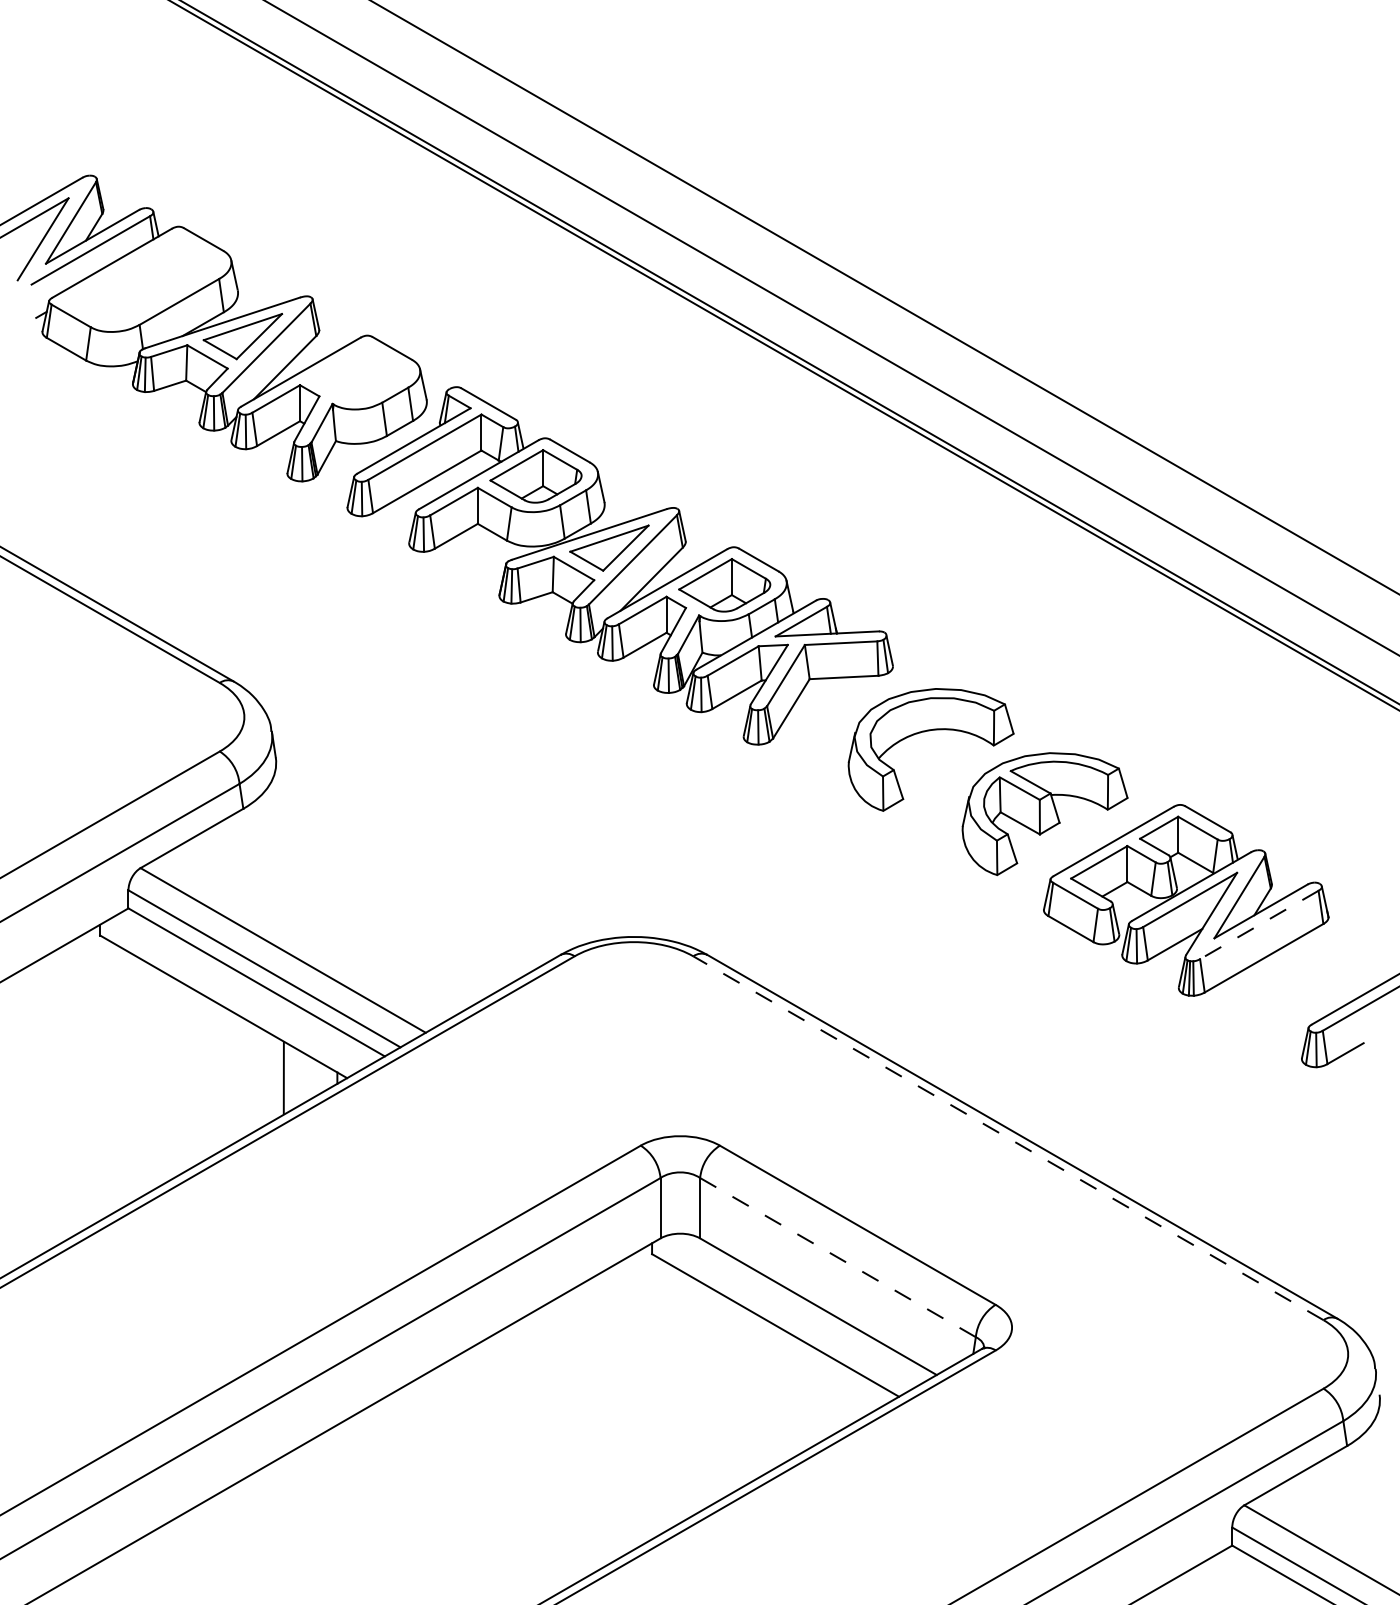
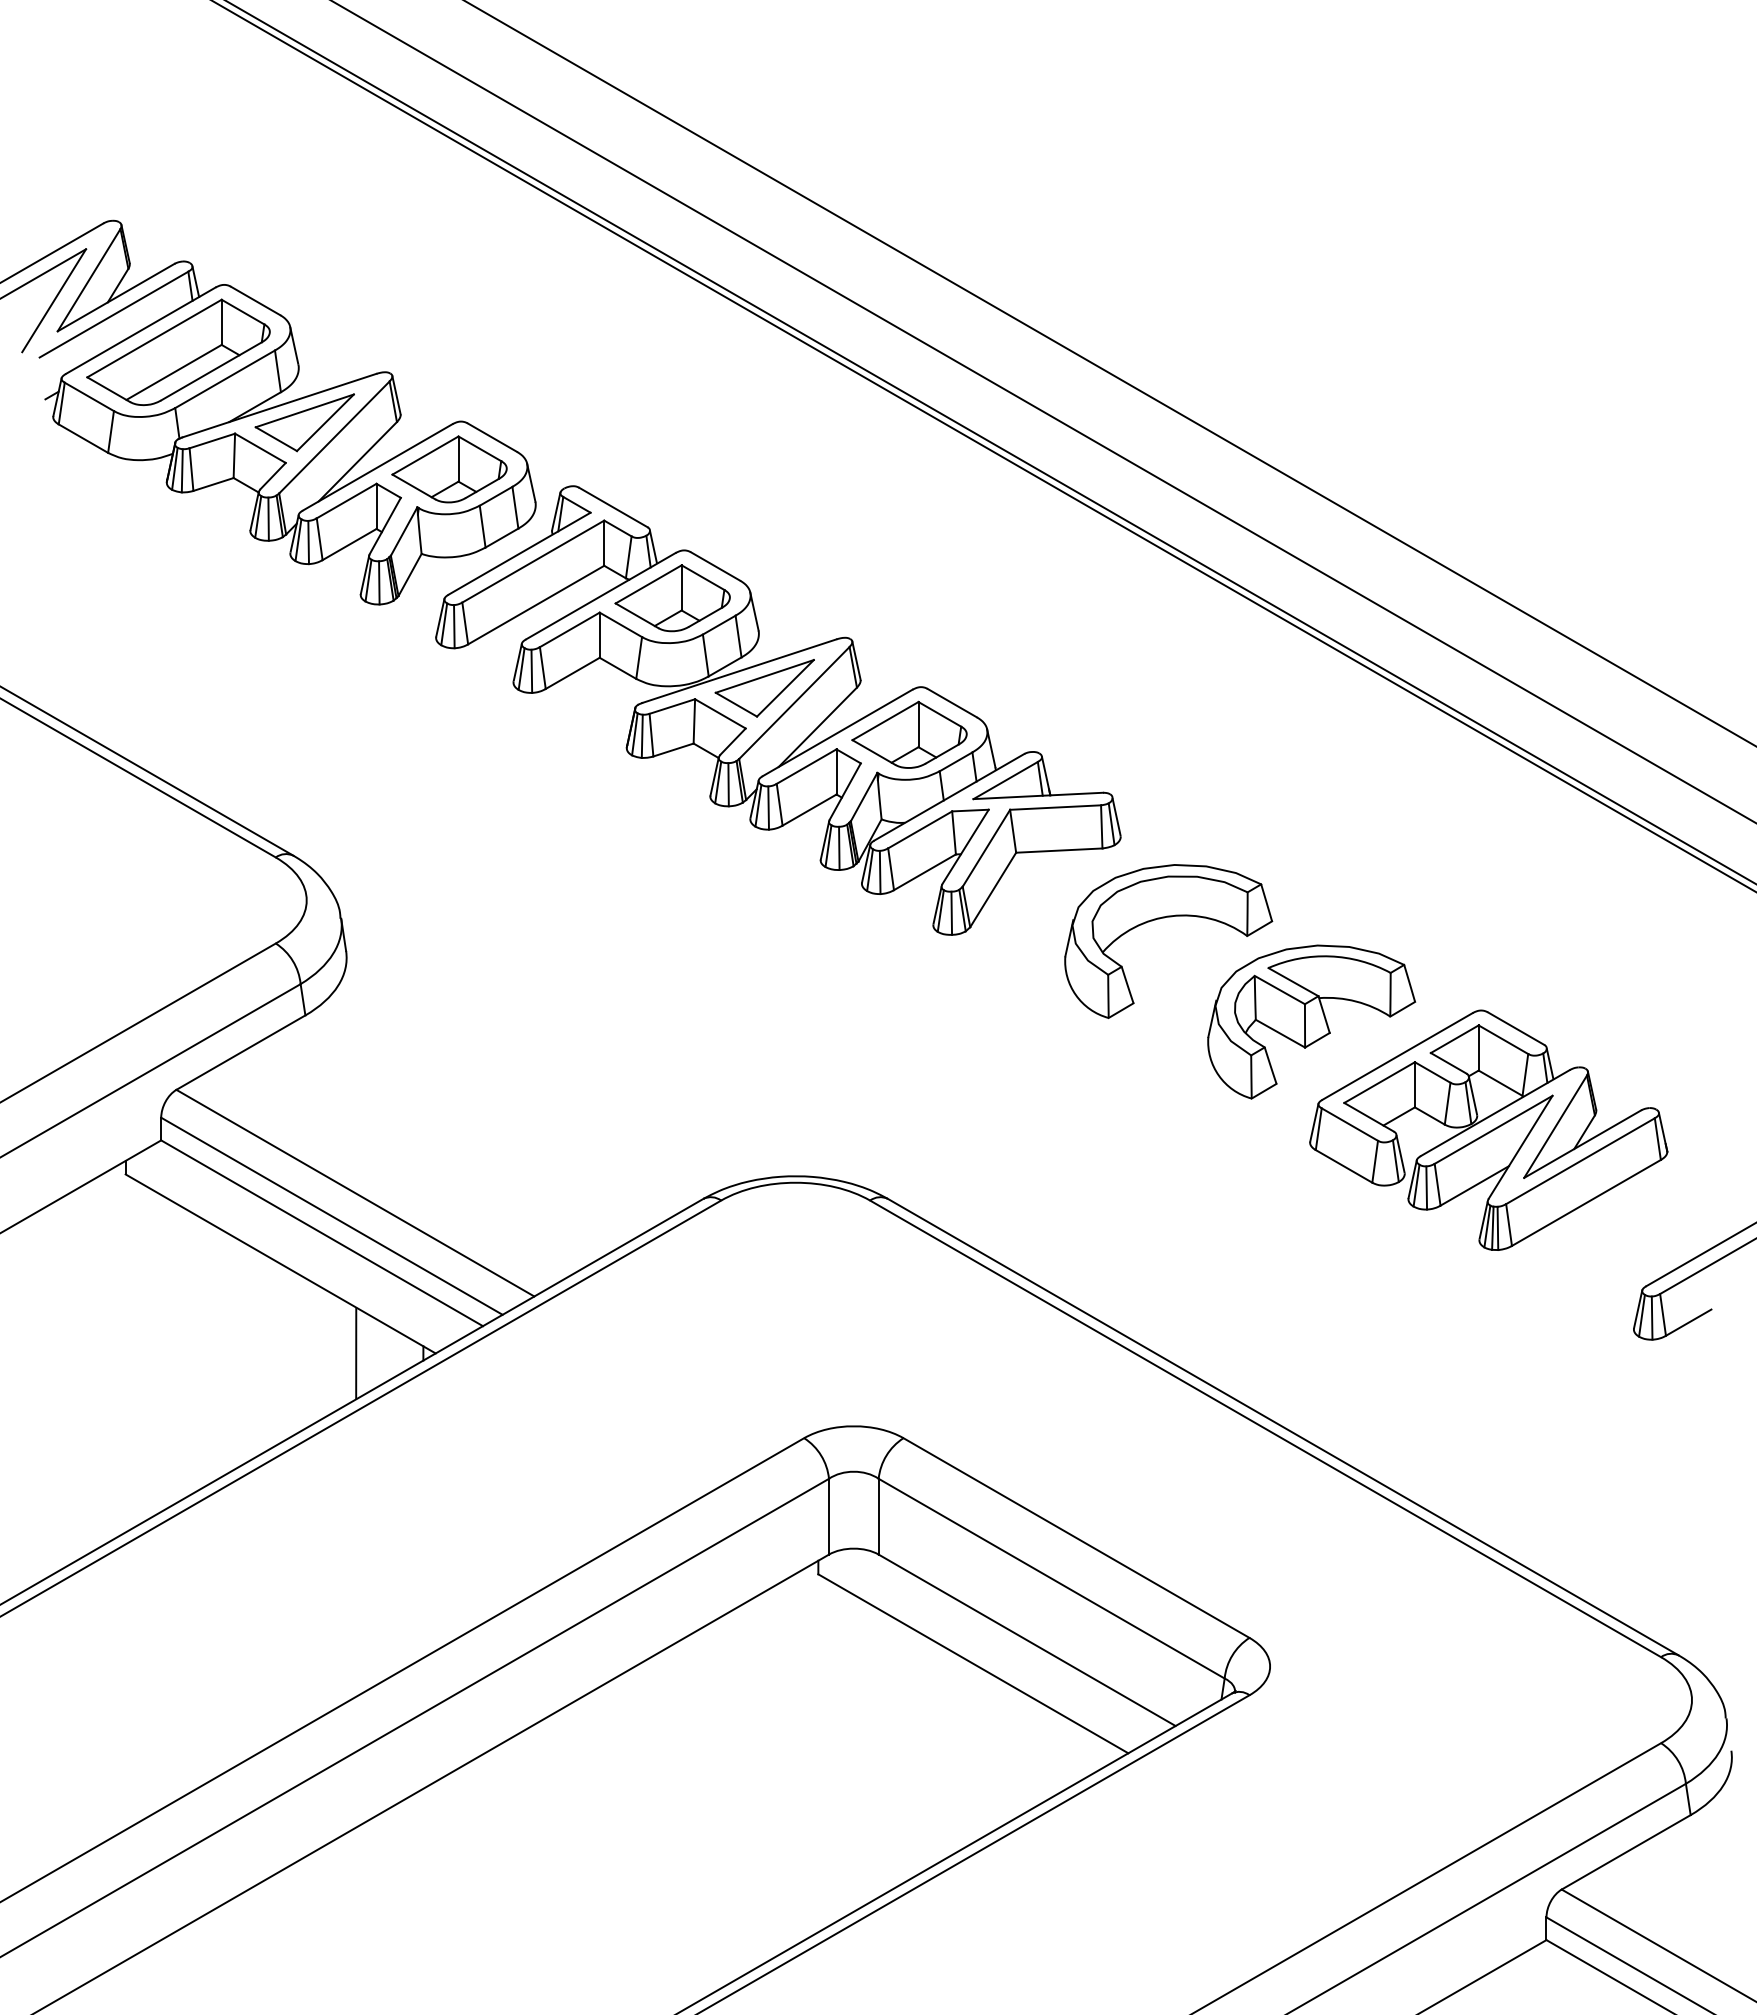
part: (142, 280) -> (178, 352), added
part: (358, 373) -> (449, 469), added
line: (1259, 925) -> (1580, 1161), dashed -> solid
line: (1008, 1137) -> (1265, 1428), dashed -> solid
line: (837, 1257) -> (1051, 1578), dashed -> solid

